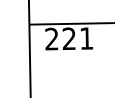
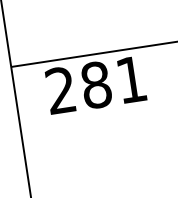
text: (69, 38) -> (96, 84), 221 -> 281

